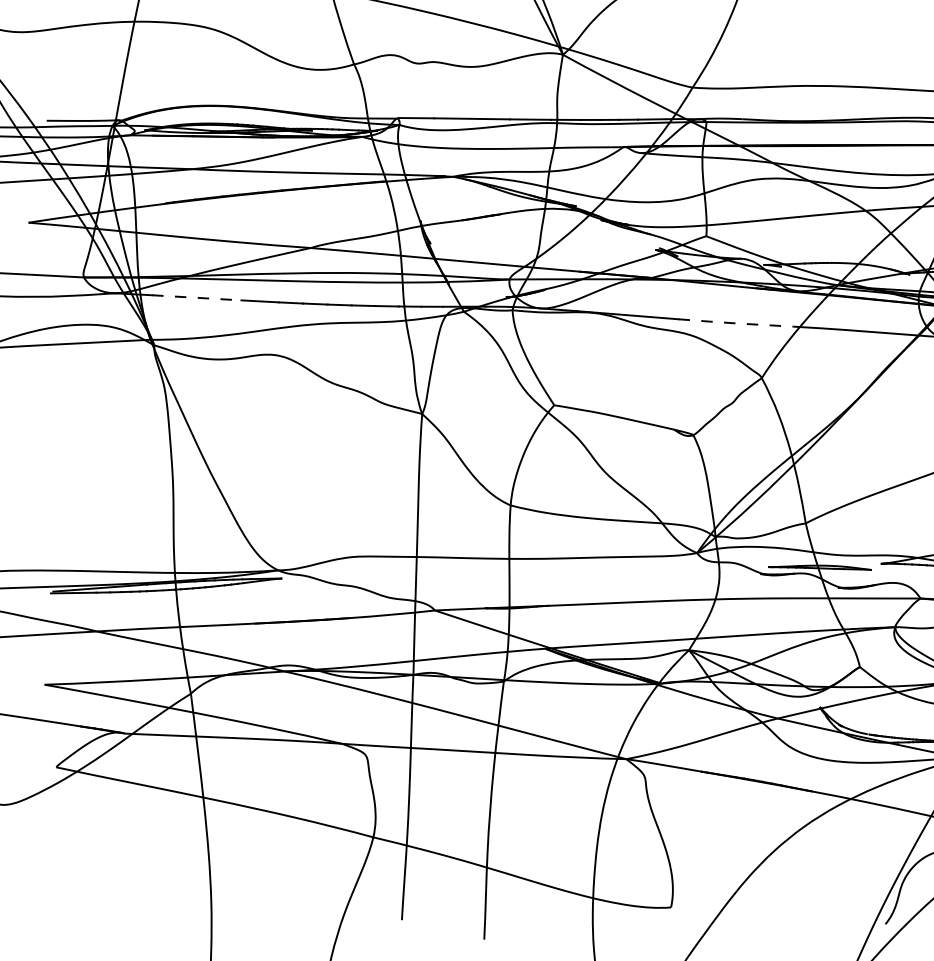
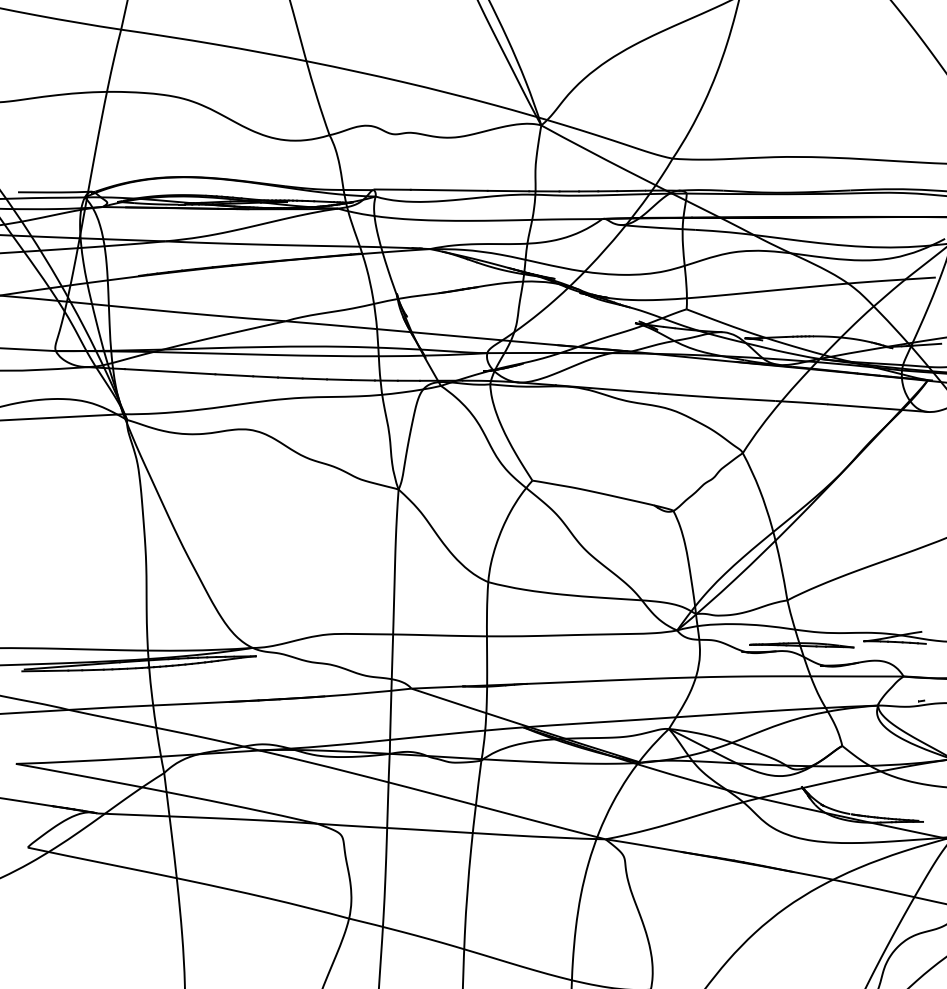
line: (197, 297) -> (170, 371), dashed -> solid
line: (736, 323) -> (717, 397), dashed -> solid

